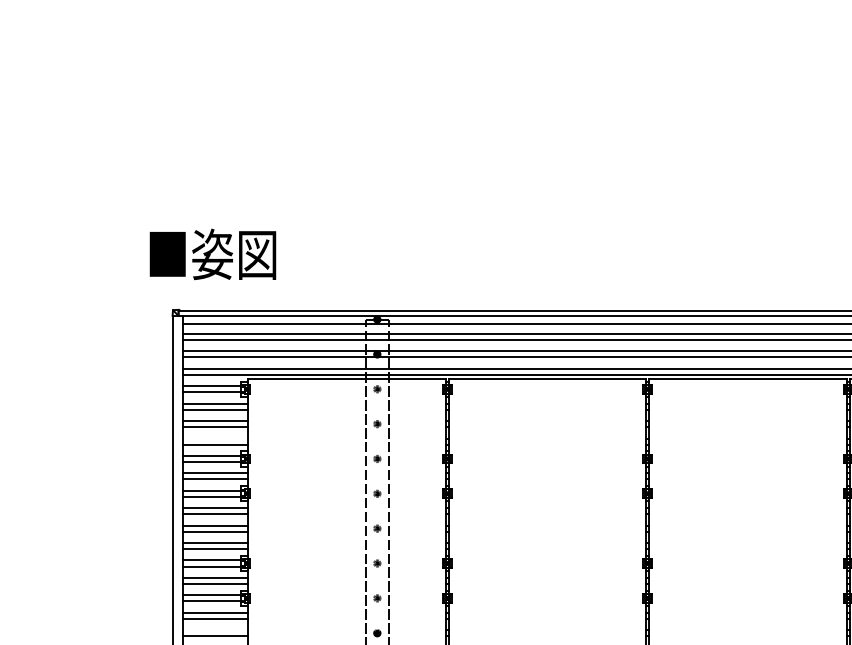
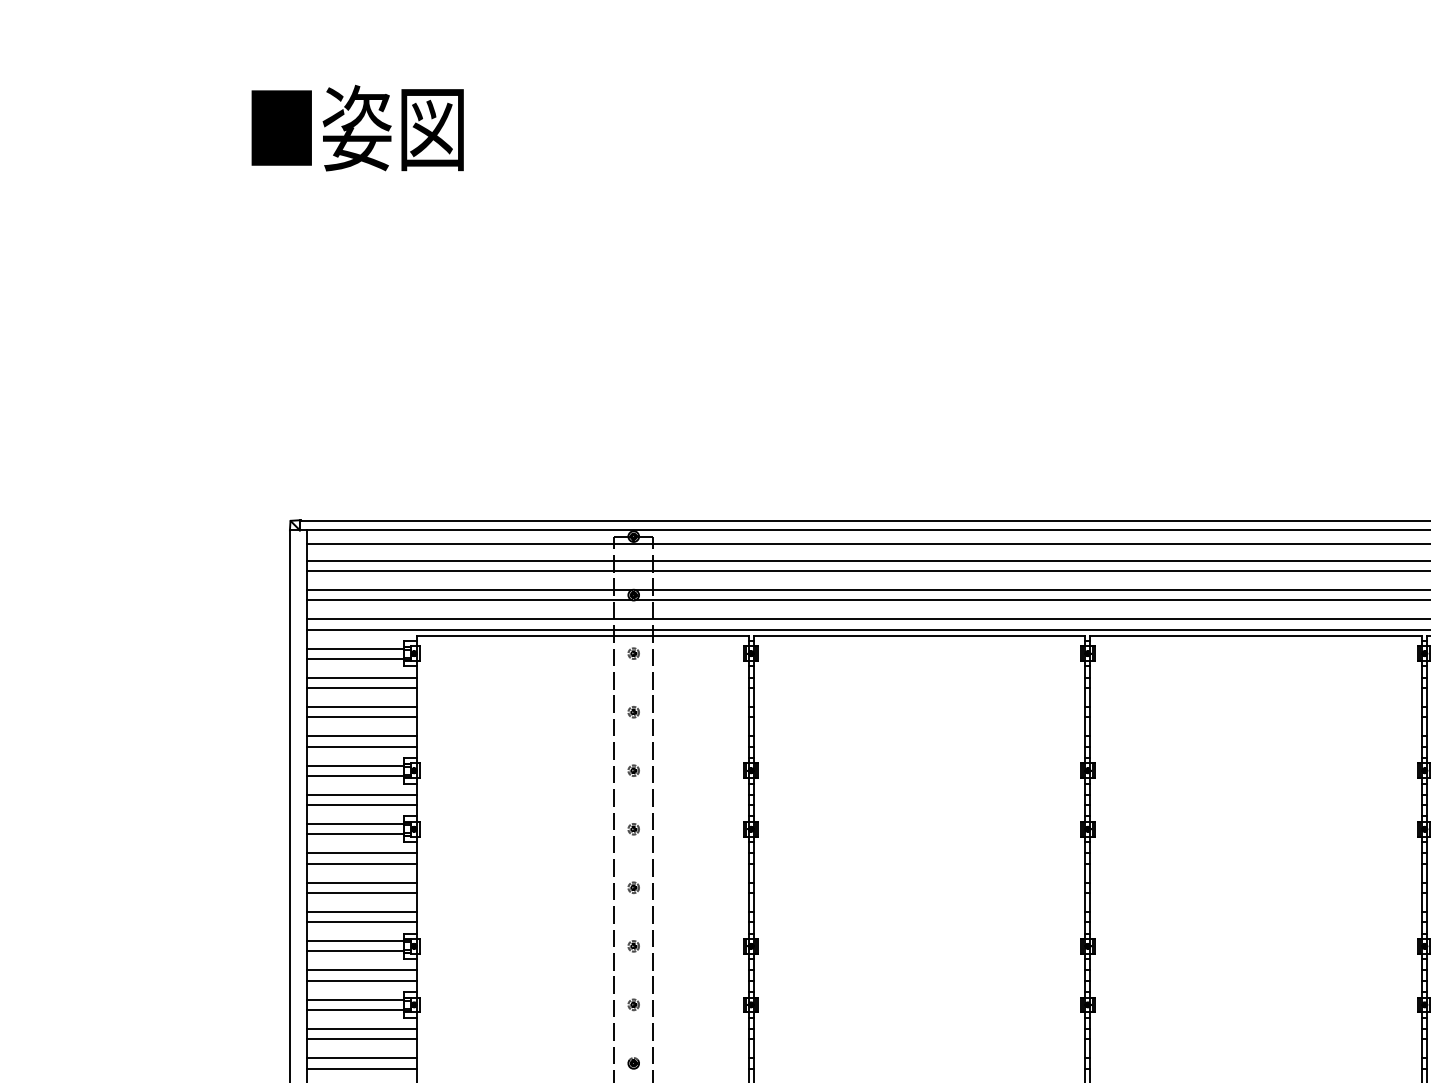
text: (212, 254) -> (356, 128), moved
line: (215, 438) -> (361, 736), added
line: (215, 630) -> (361, 1058), added

